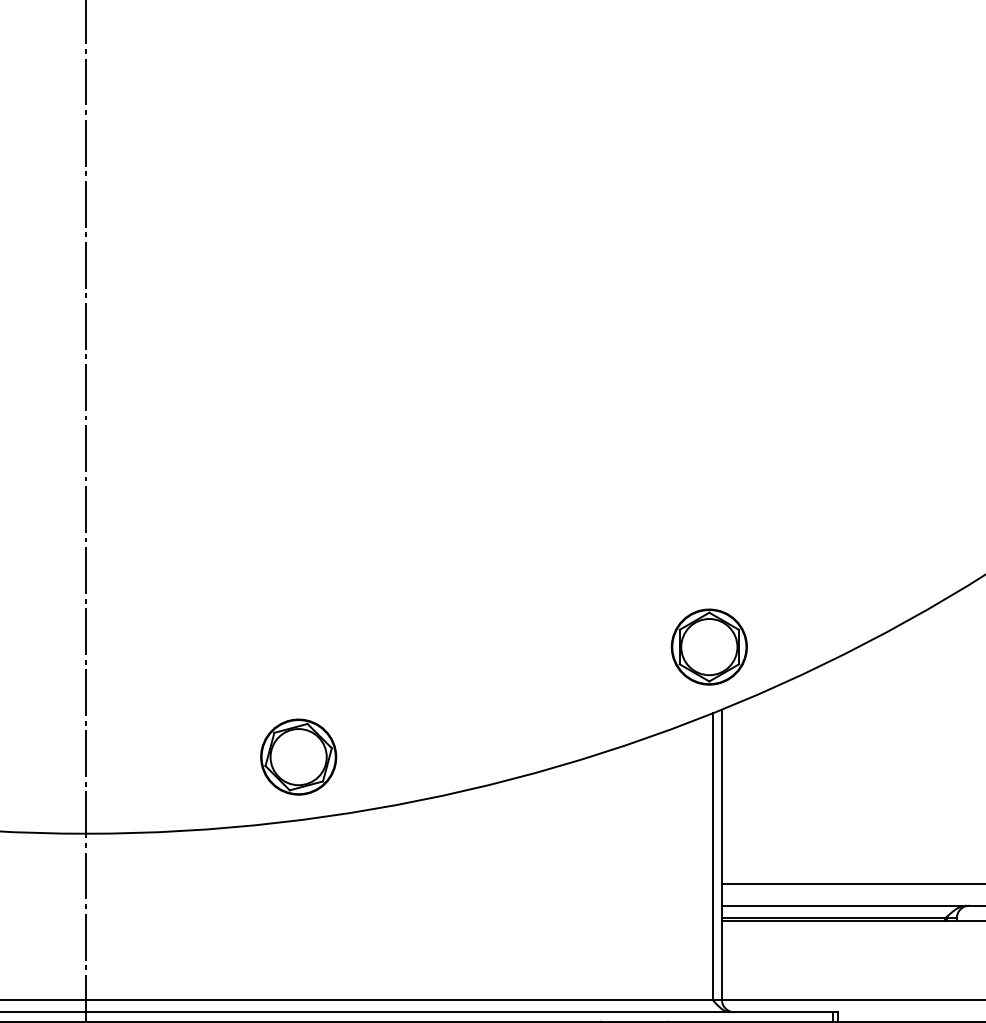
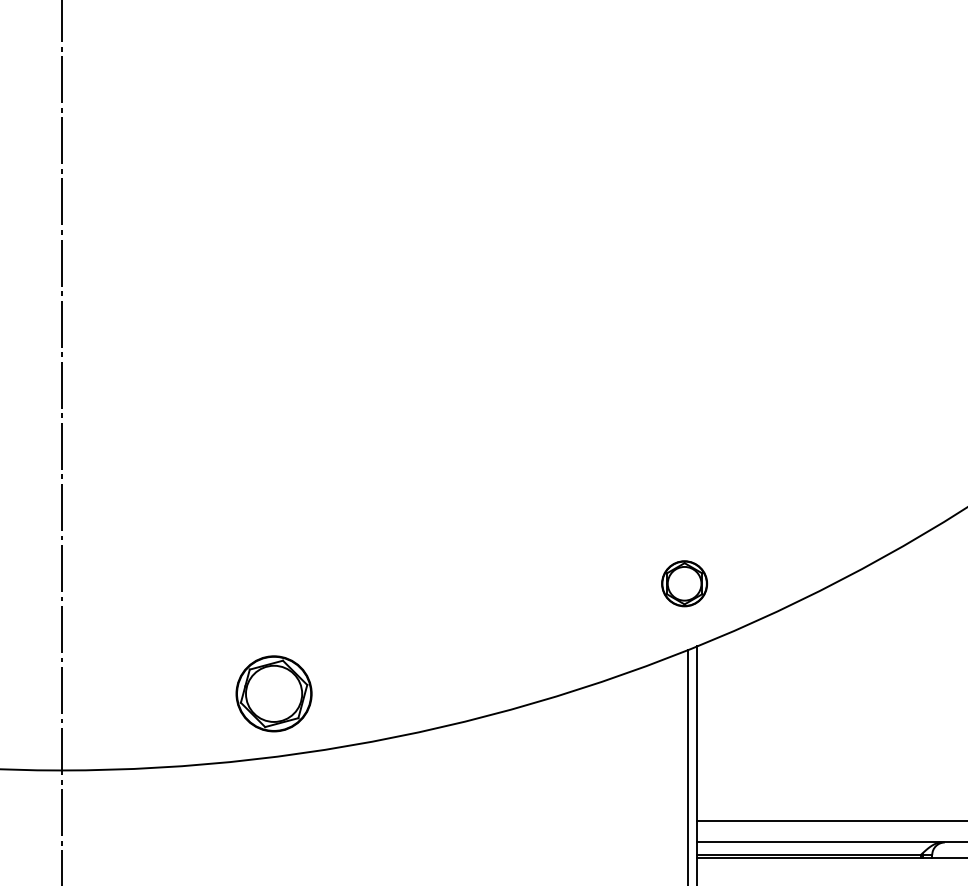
part: (708, 646) -> (683, 583), size x0.6

